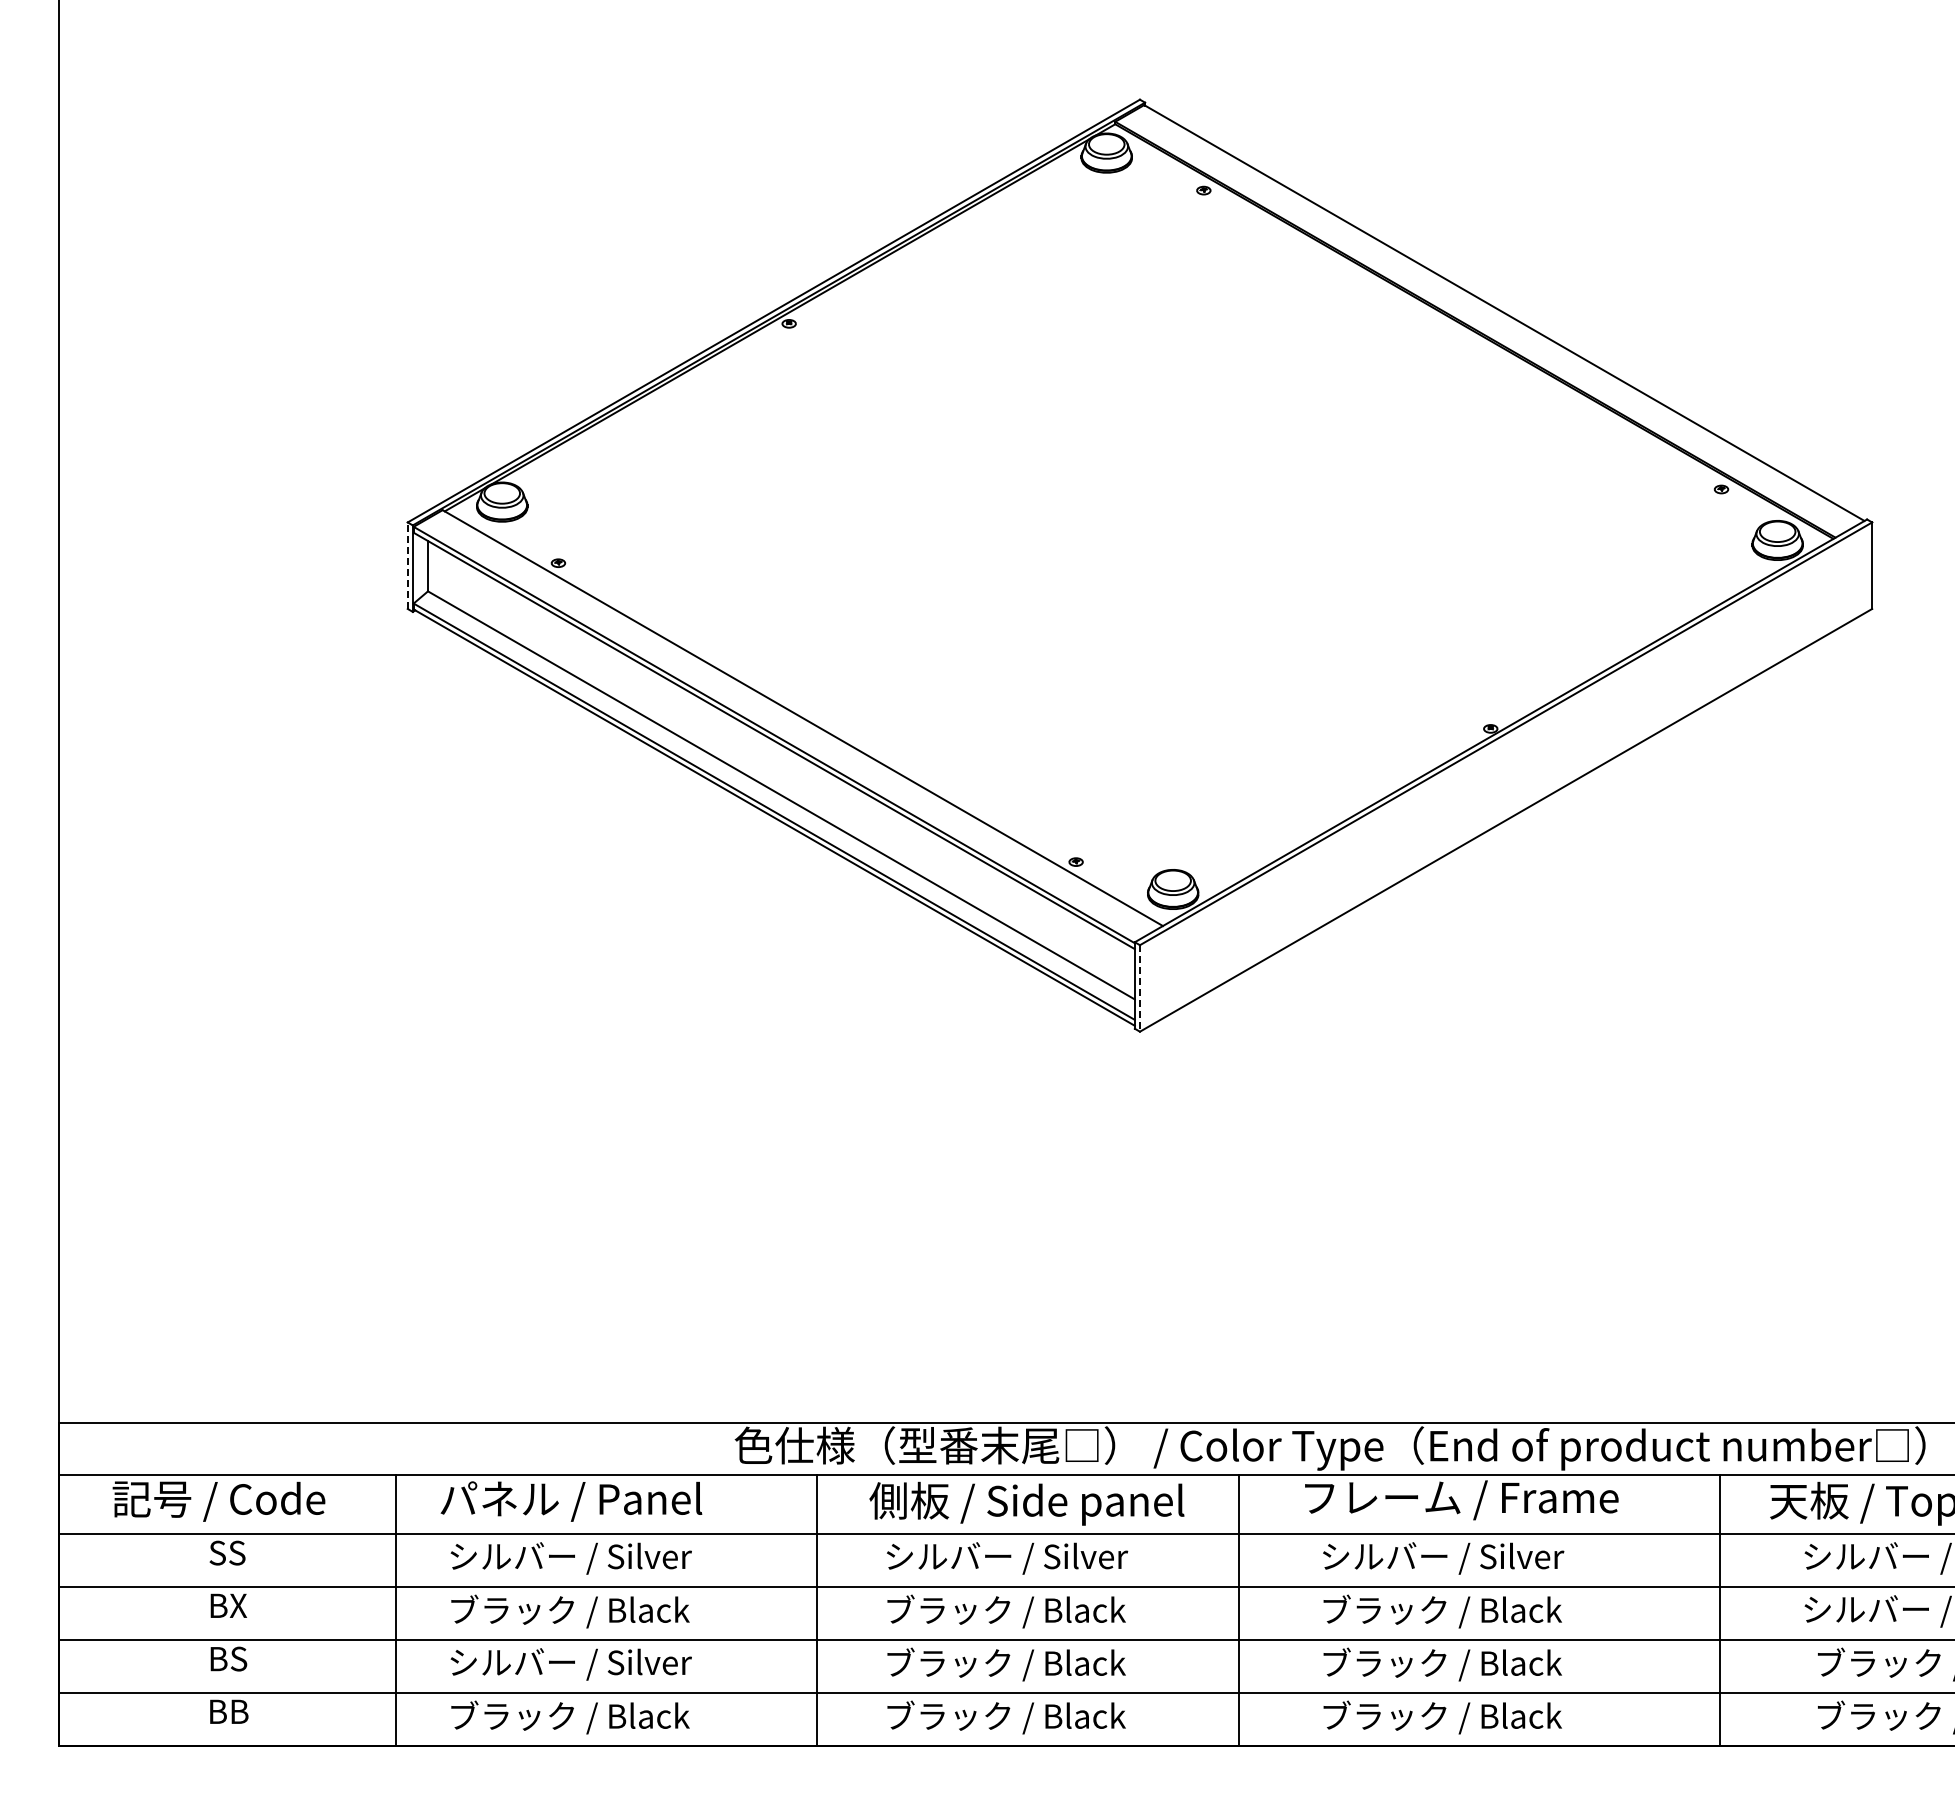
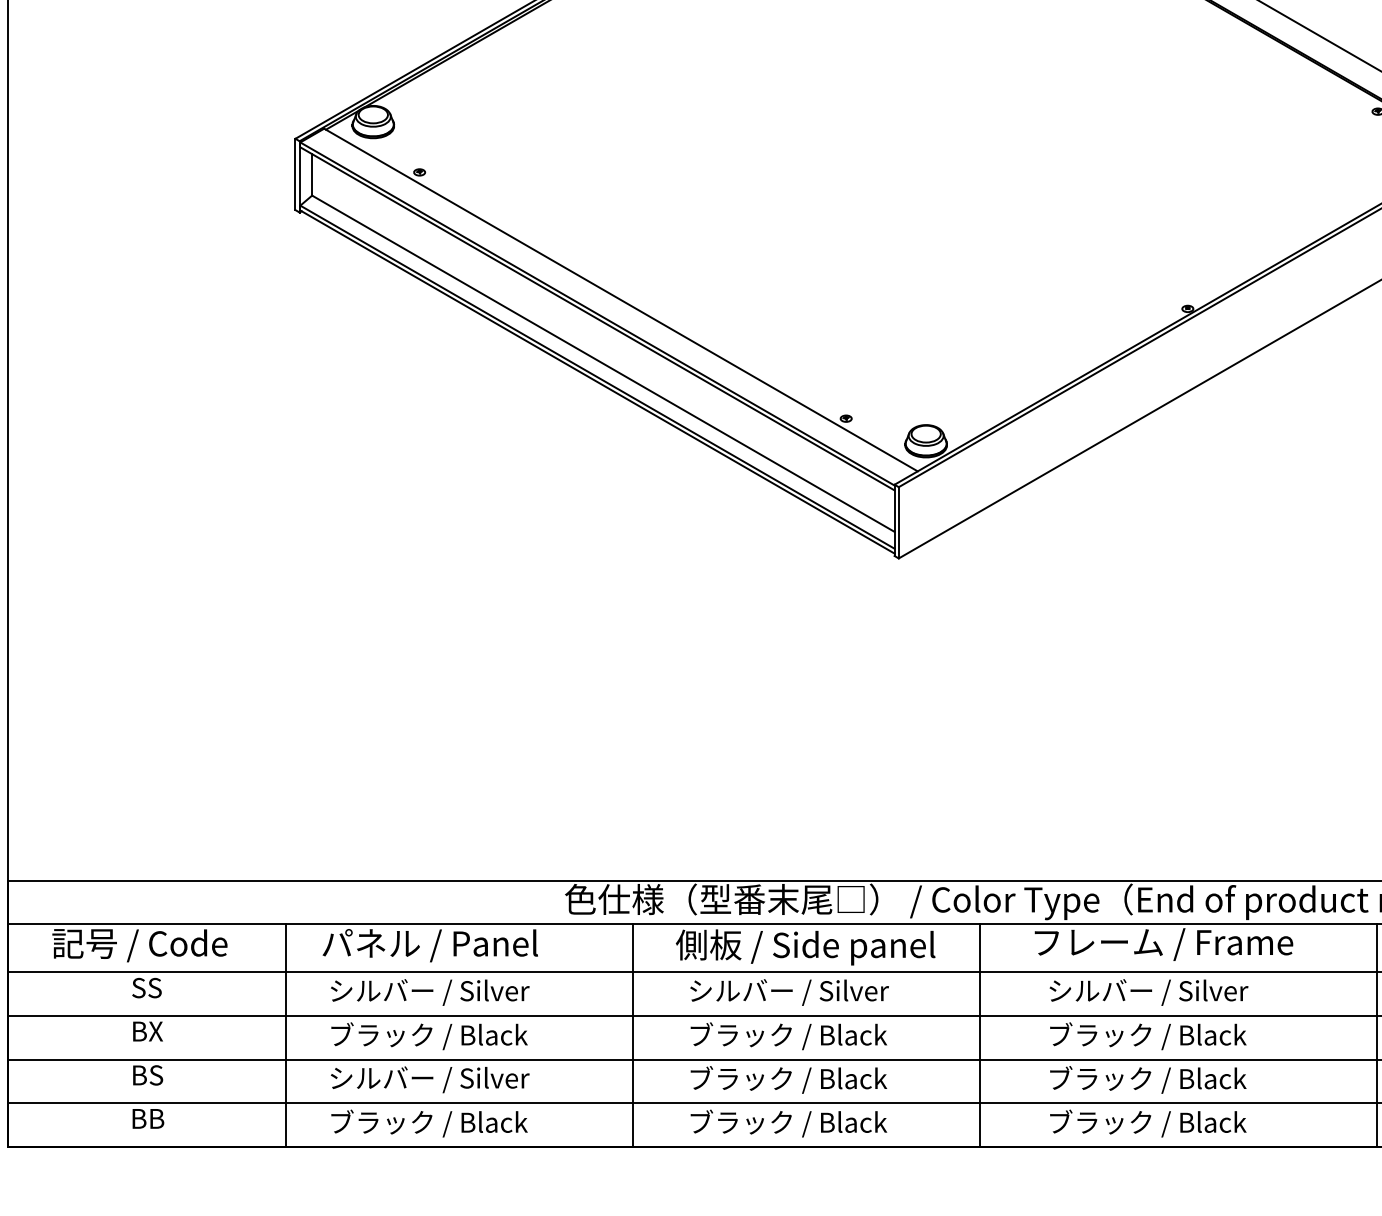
line: (407, 565) -> (295, 174), dashed -> solid
line: (1139, 988) -> (898, 522), dashed -> solid

